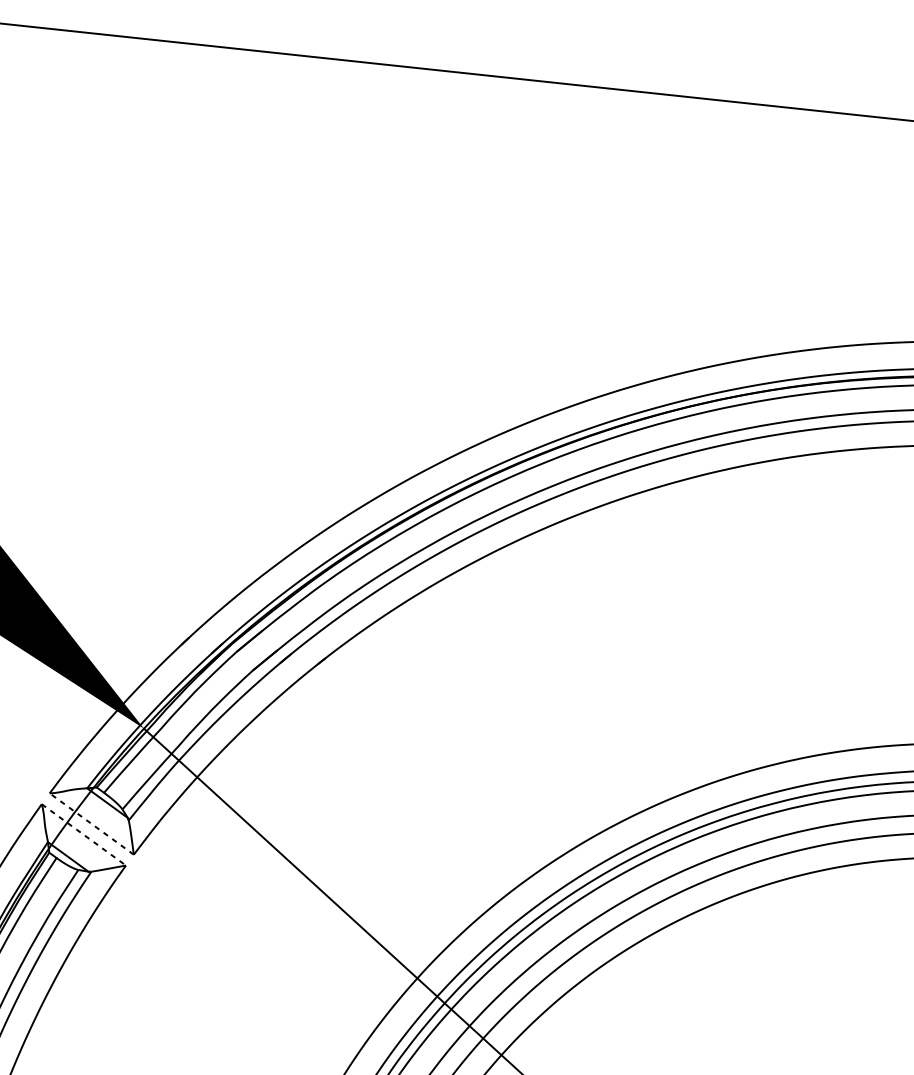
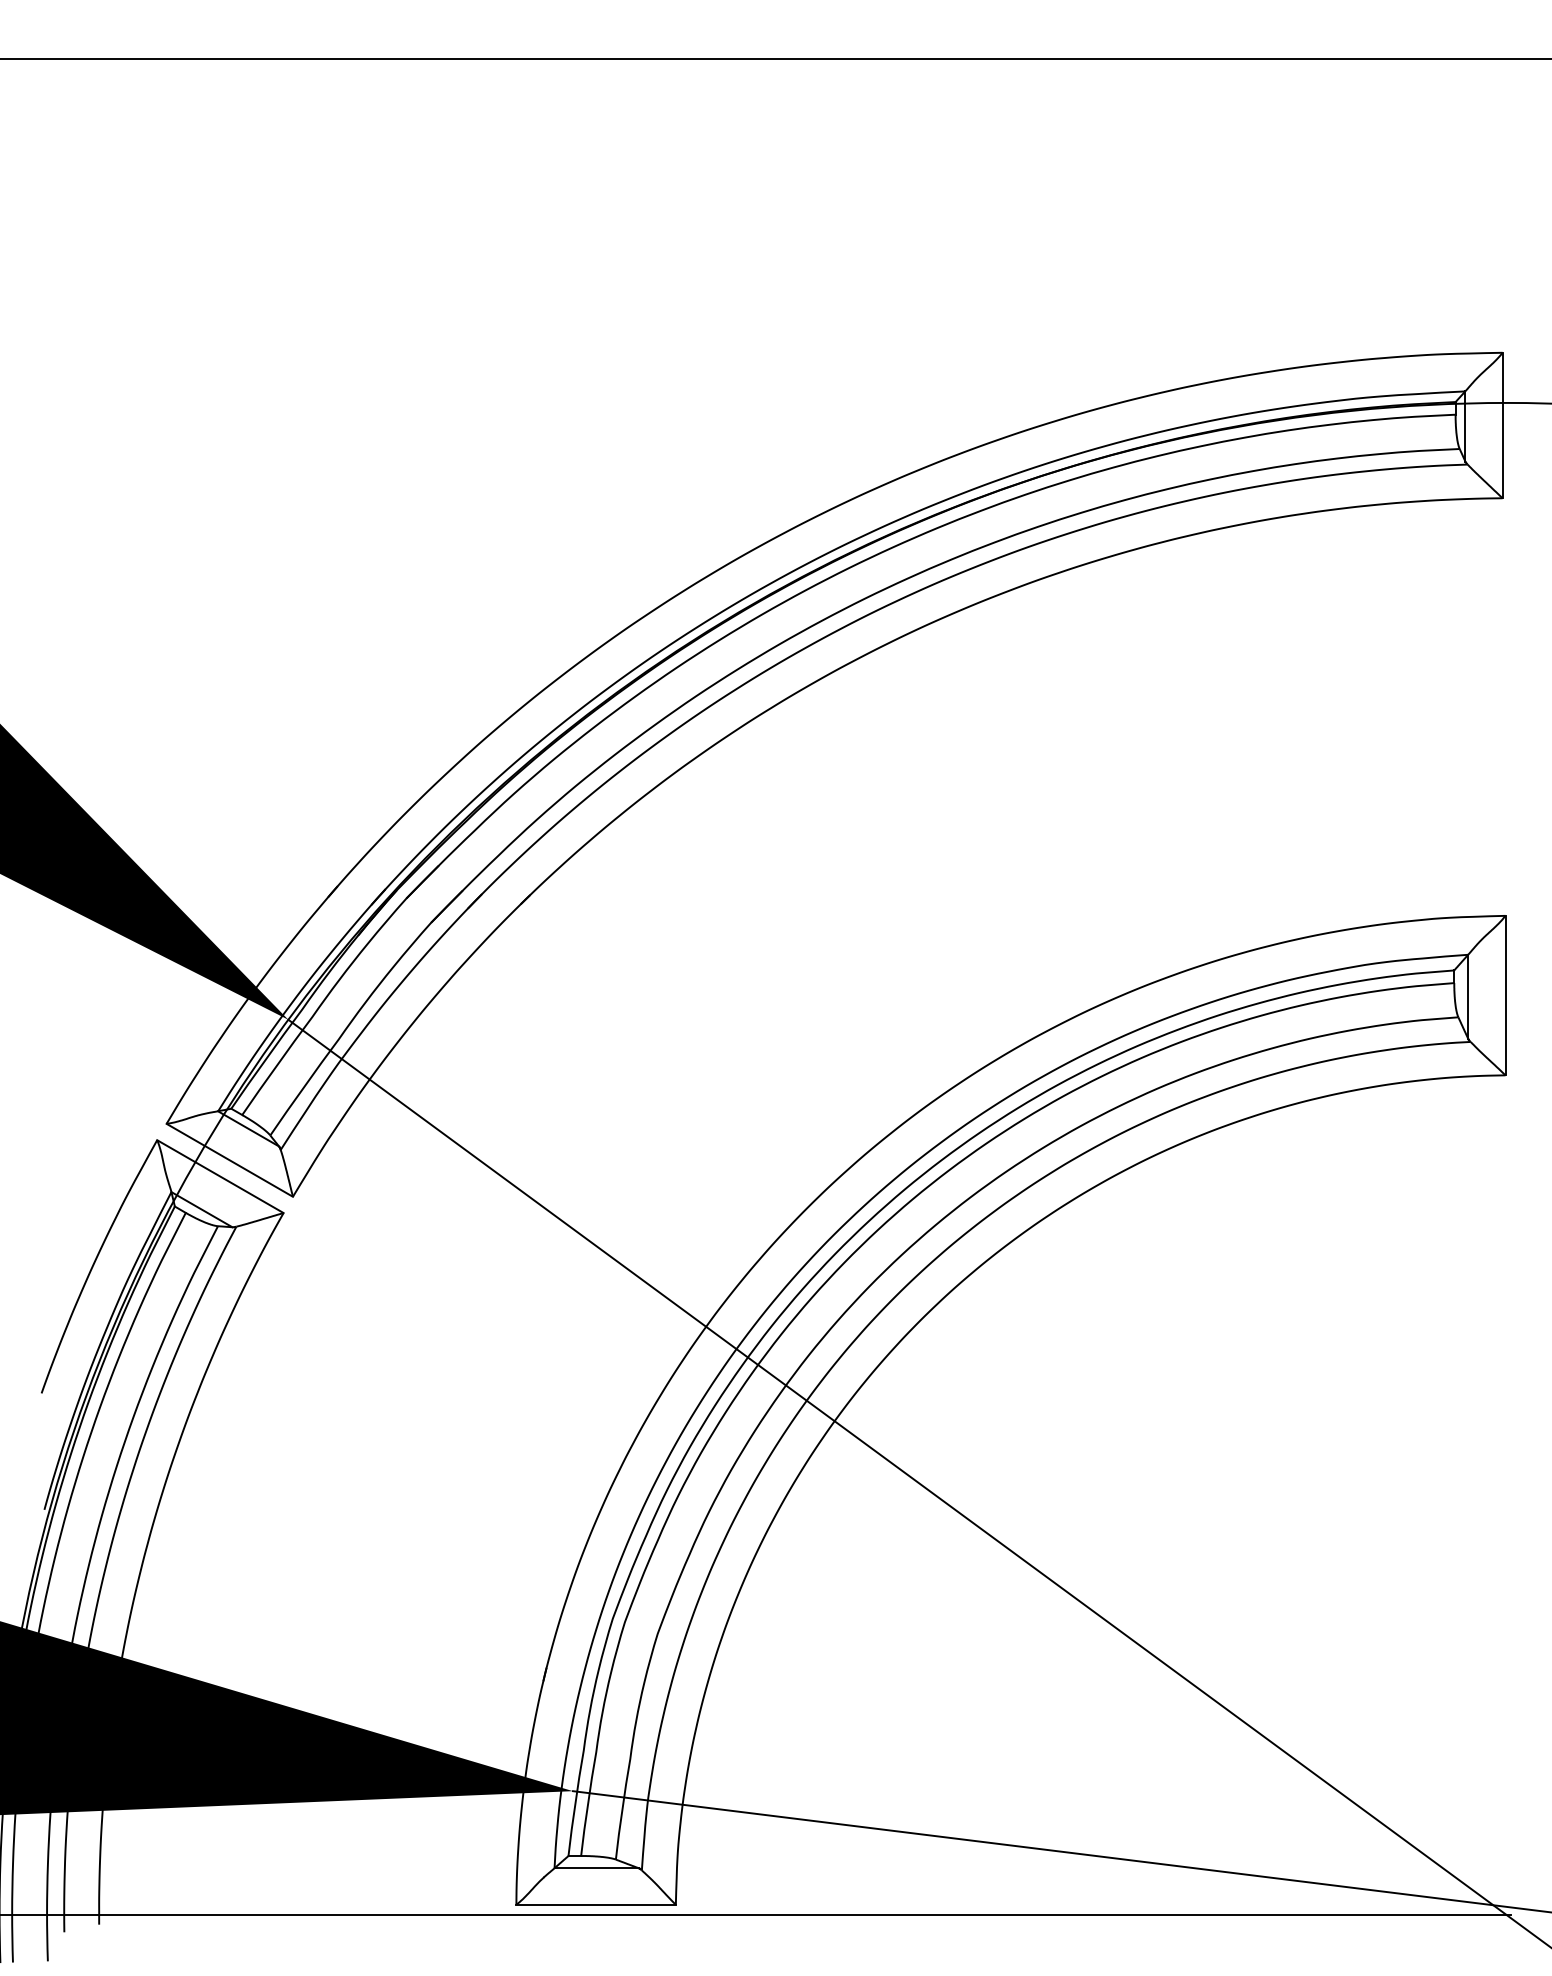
line: (91, 824) -> (229, 1160), dashed -> solid
line: (83, 834) -> (220, 1176), dashed -> solid

